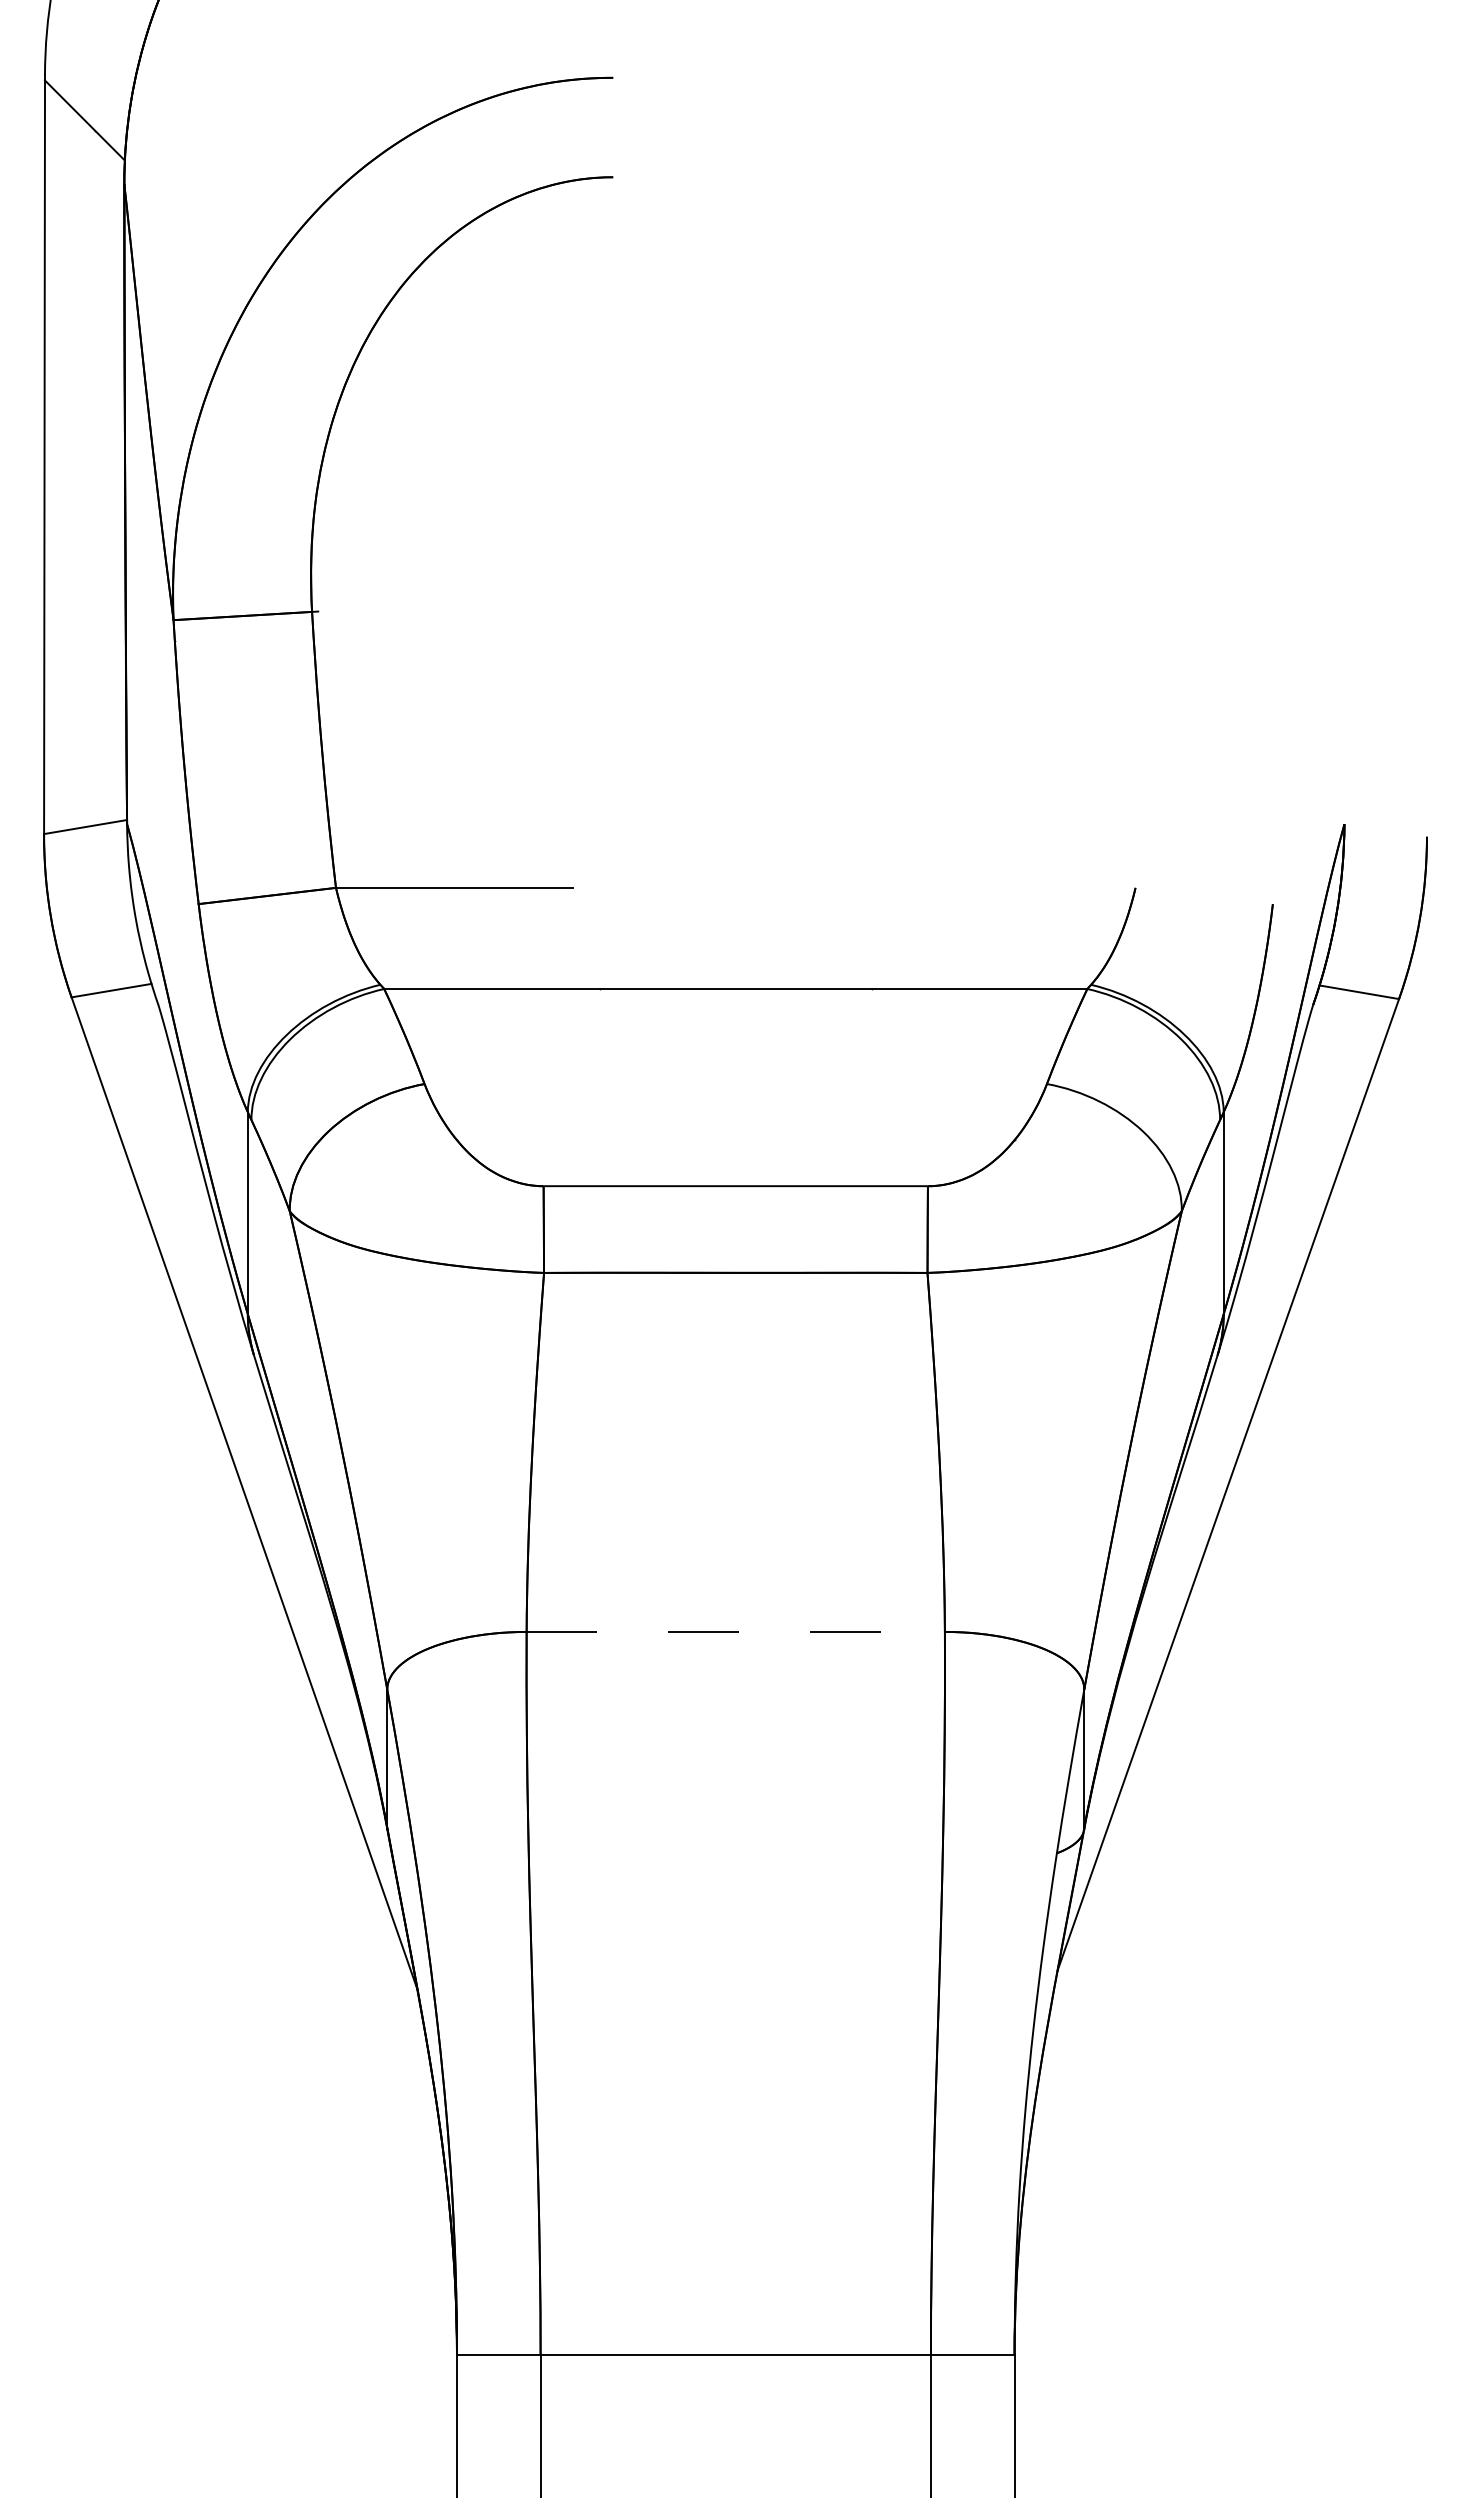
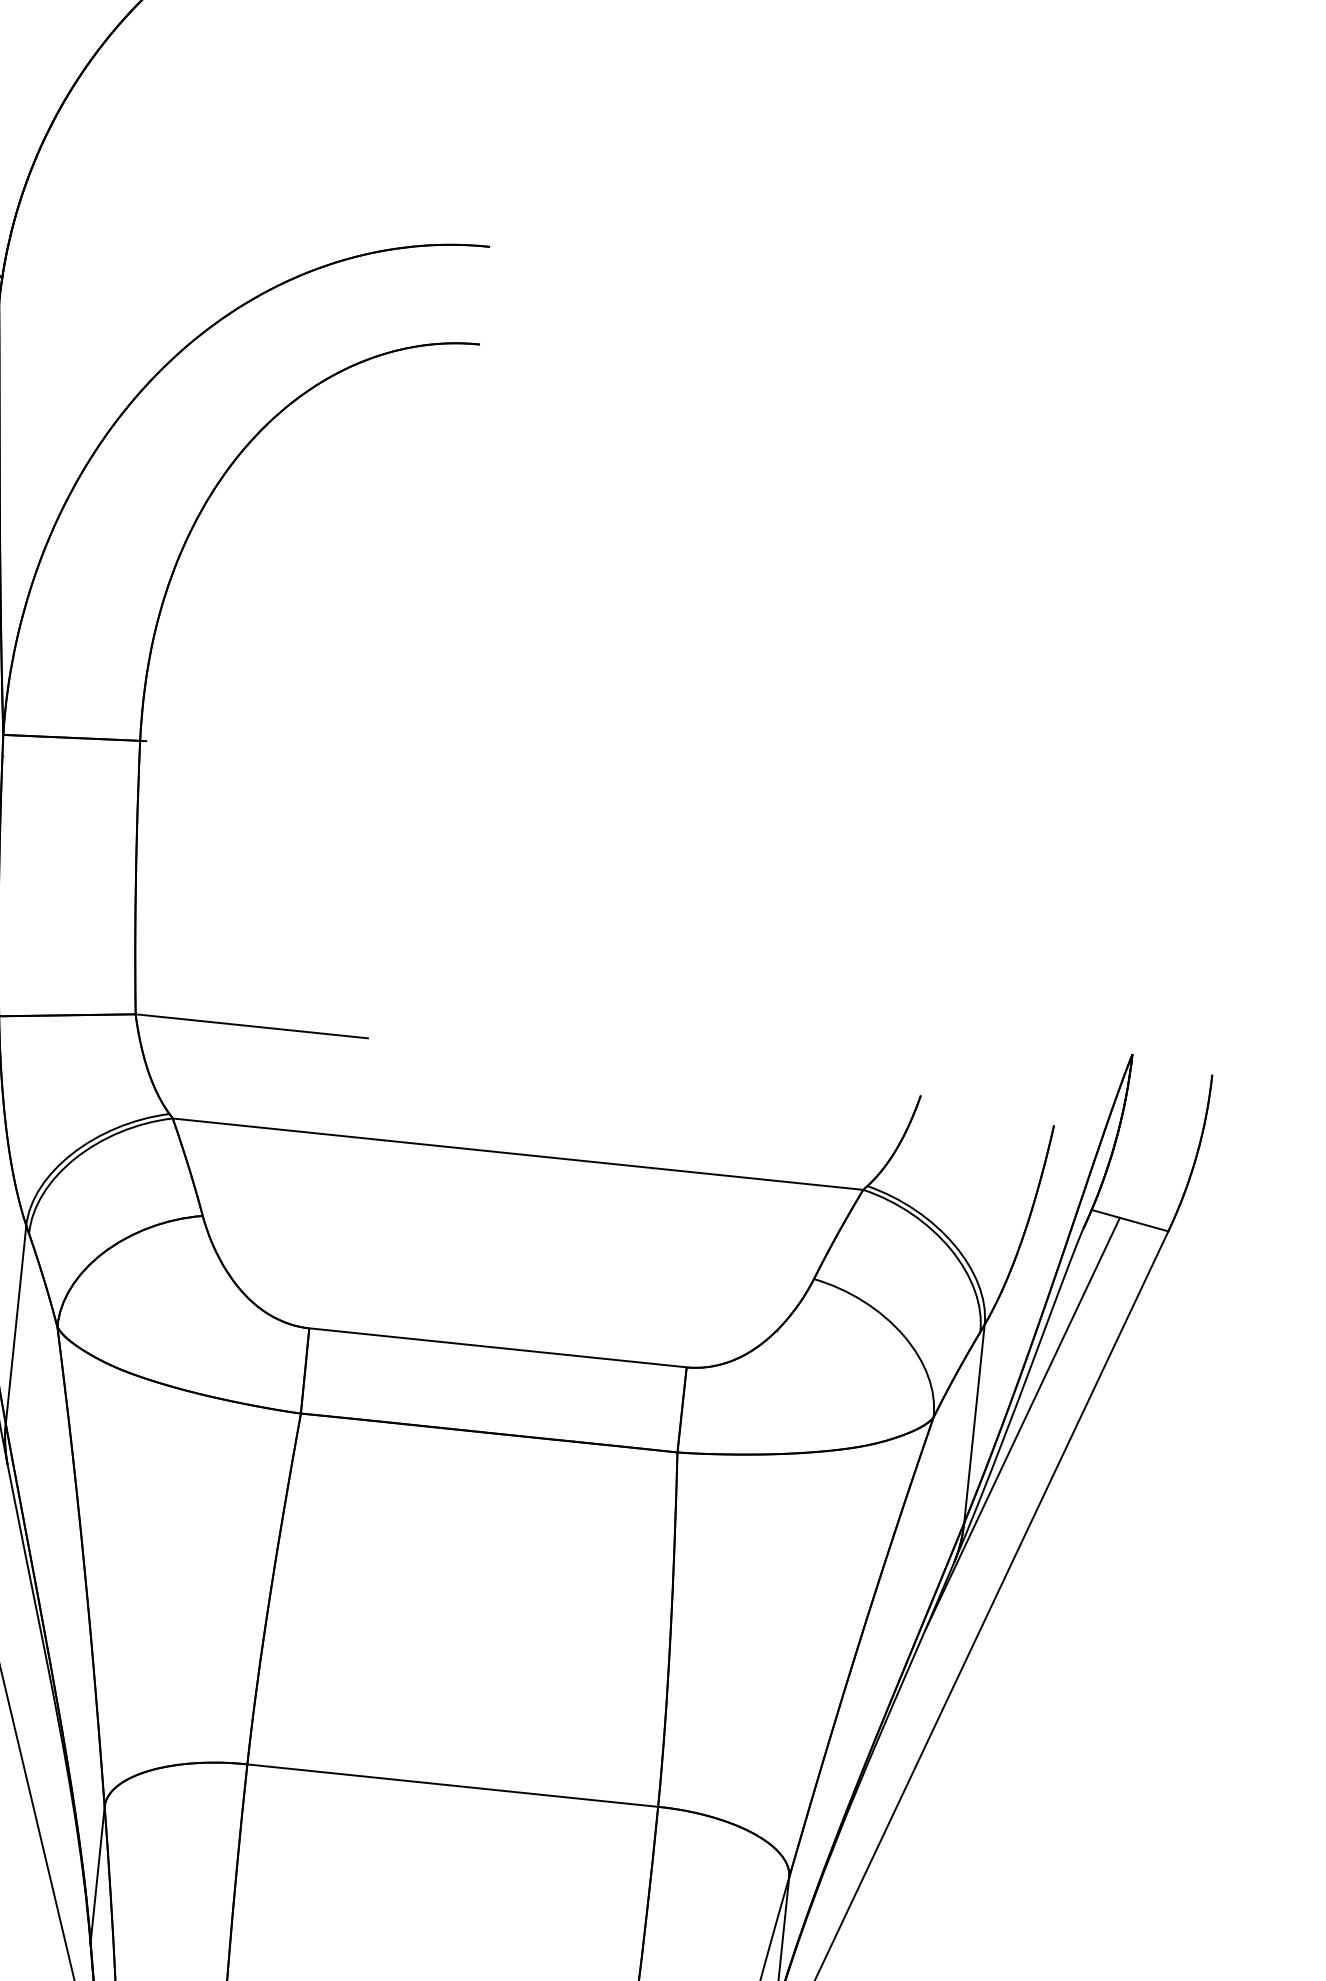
line: (1272, 1207) -> (1022, 1423), added
line: (736, 1631) -> (453, 1785), dashed -> solid

